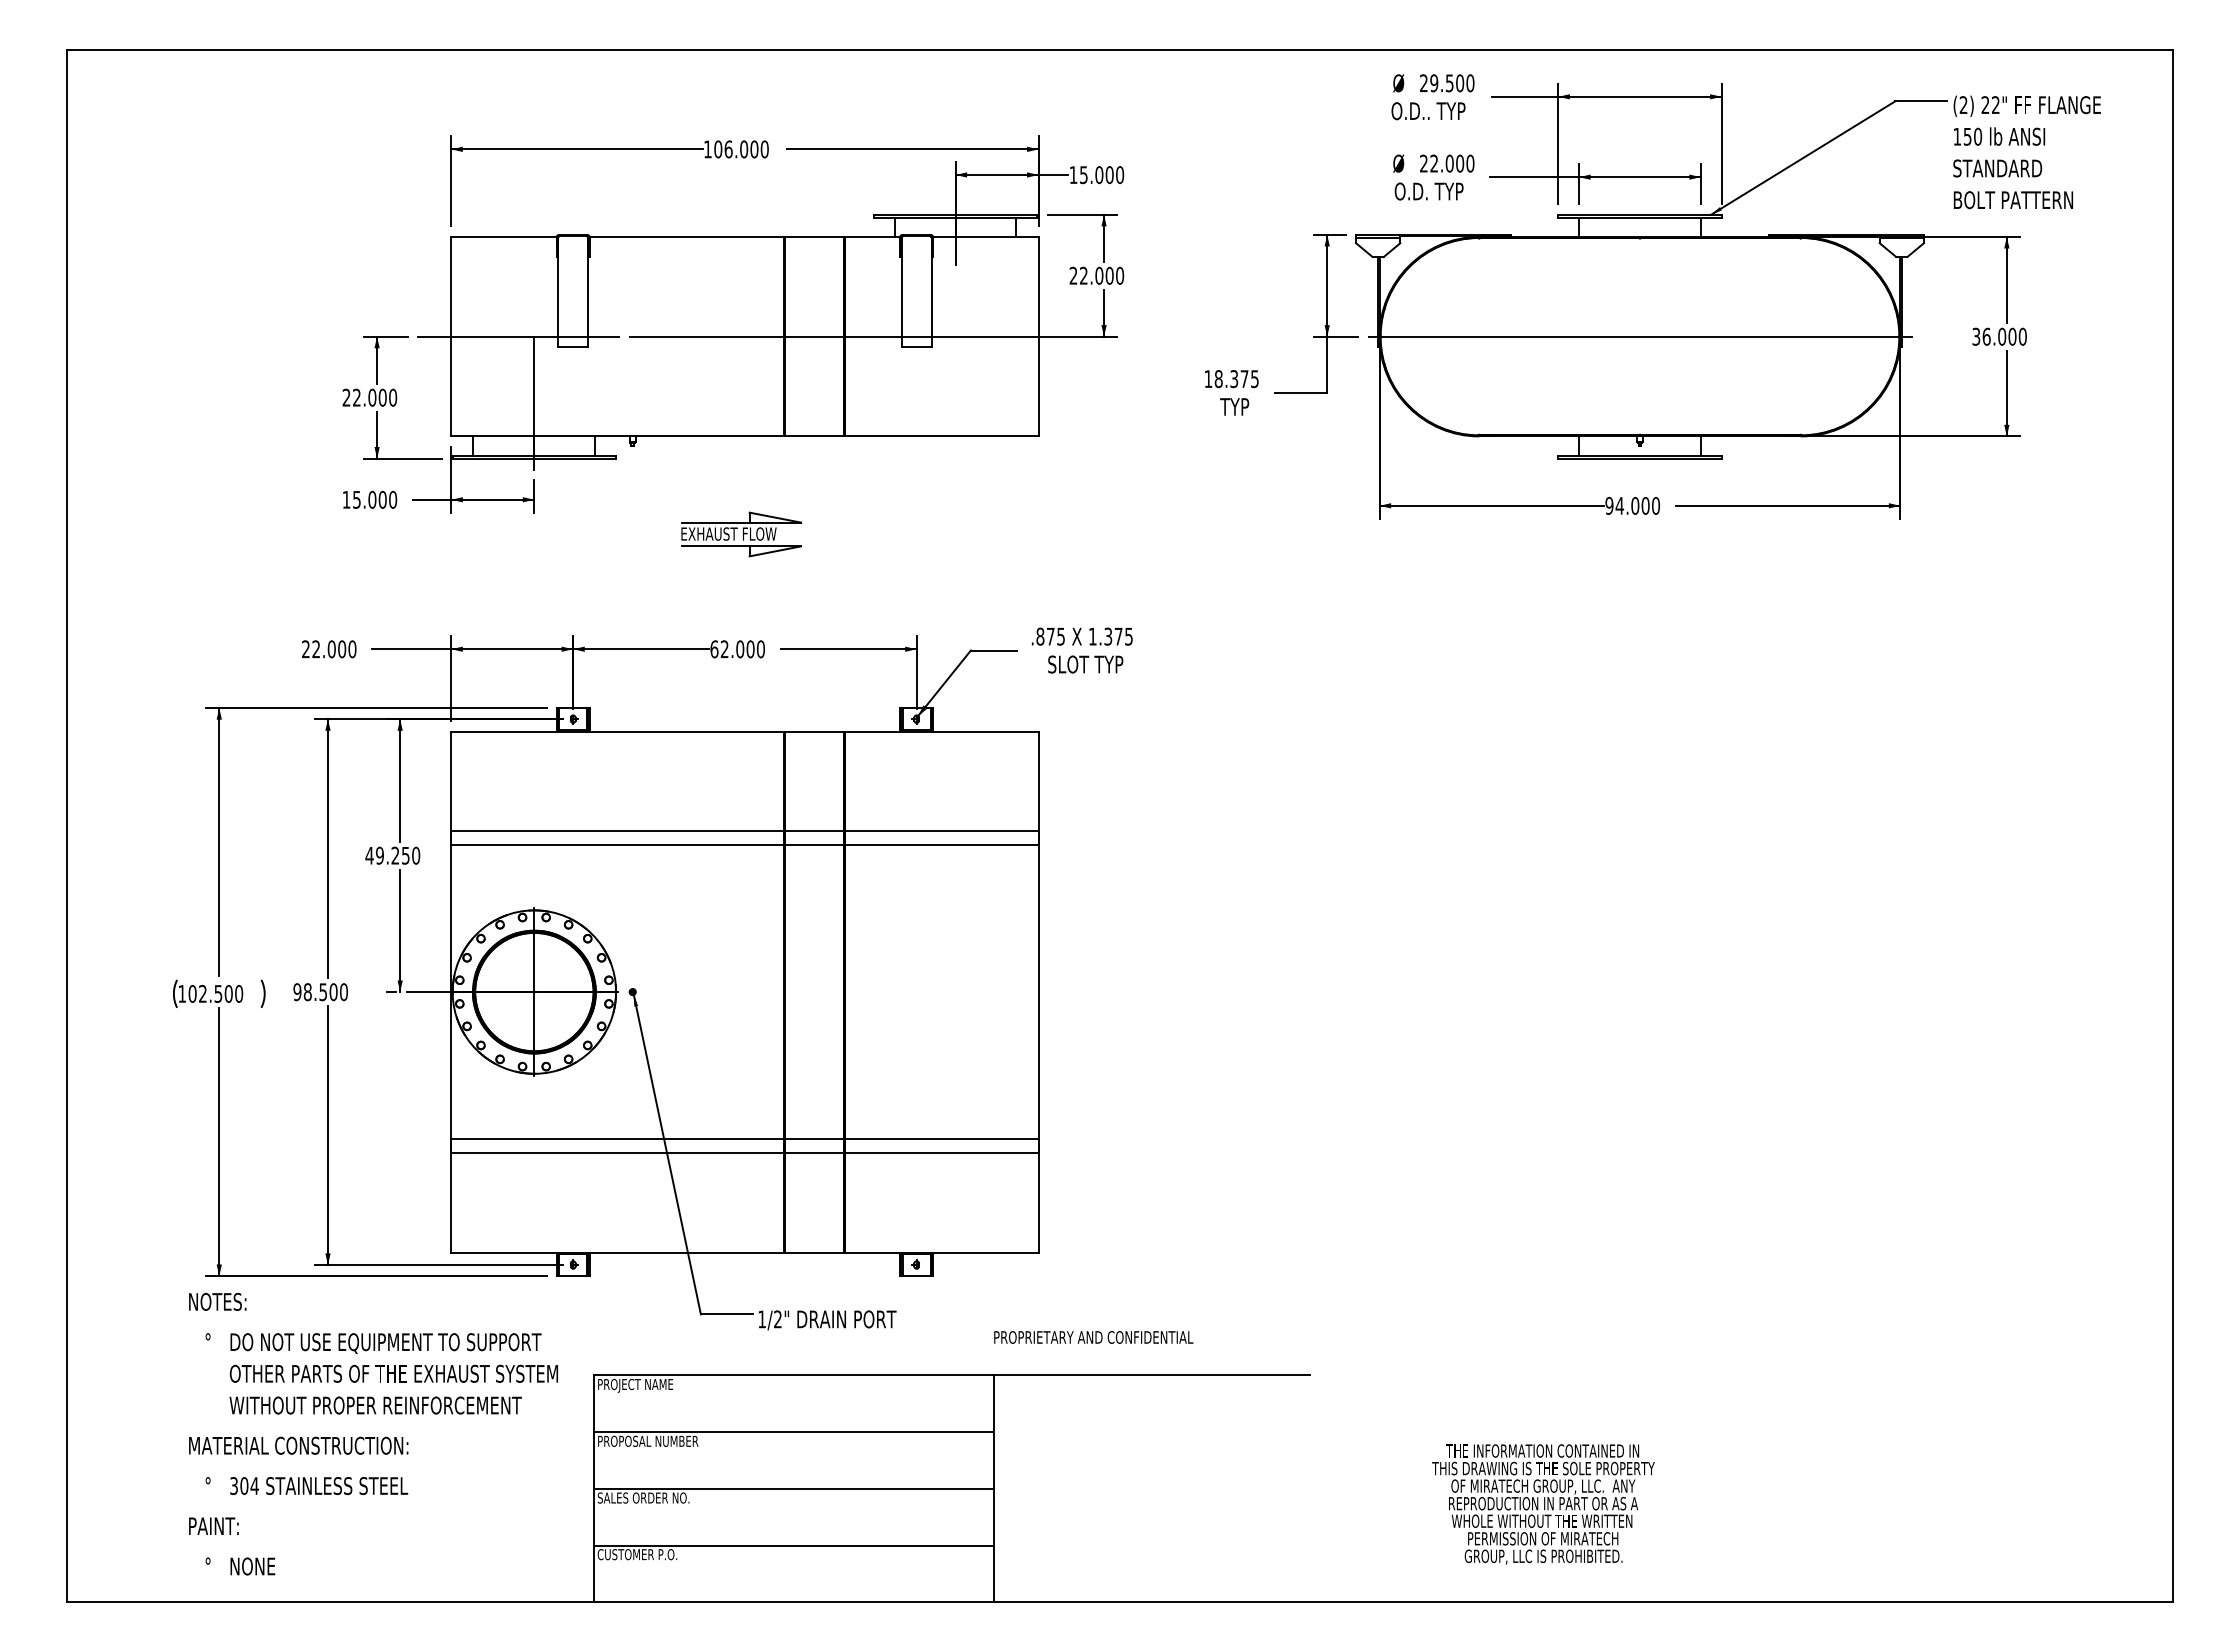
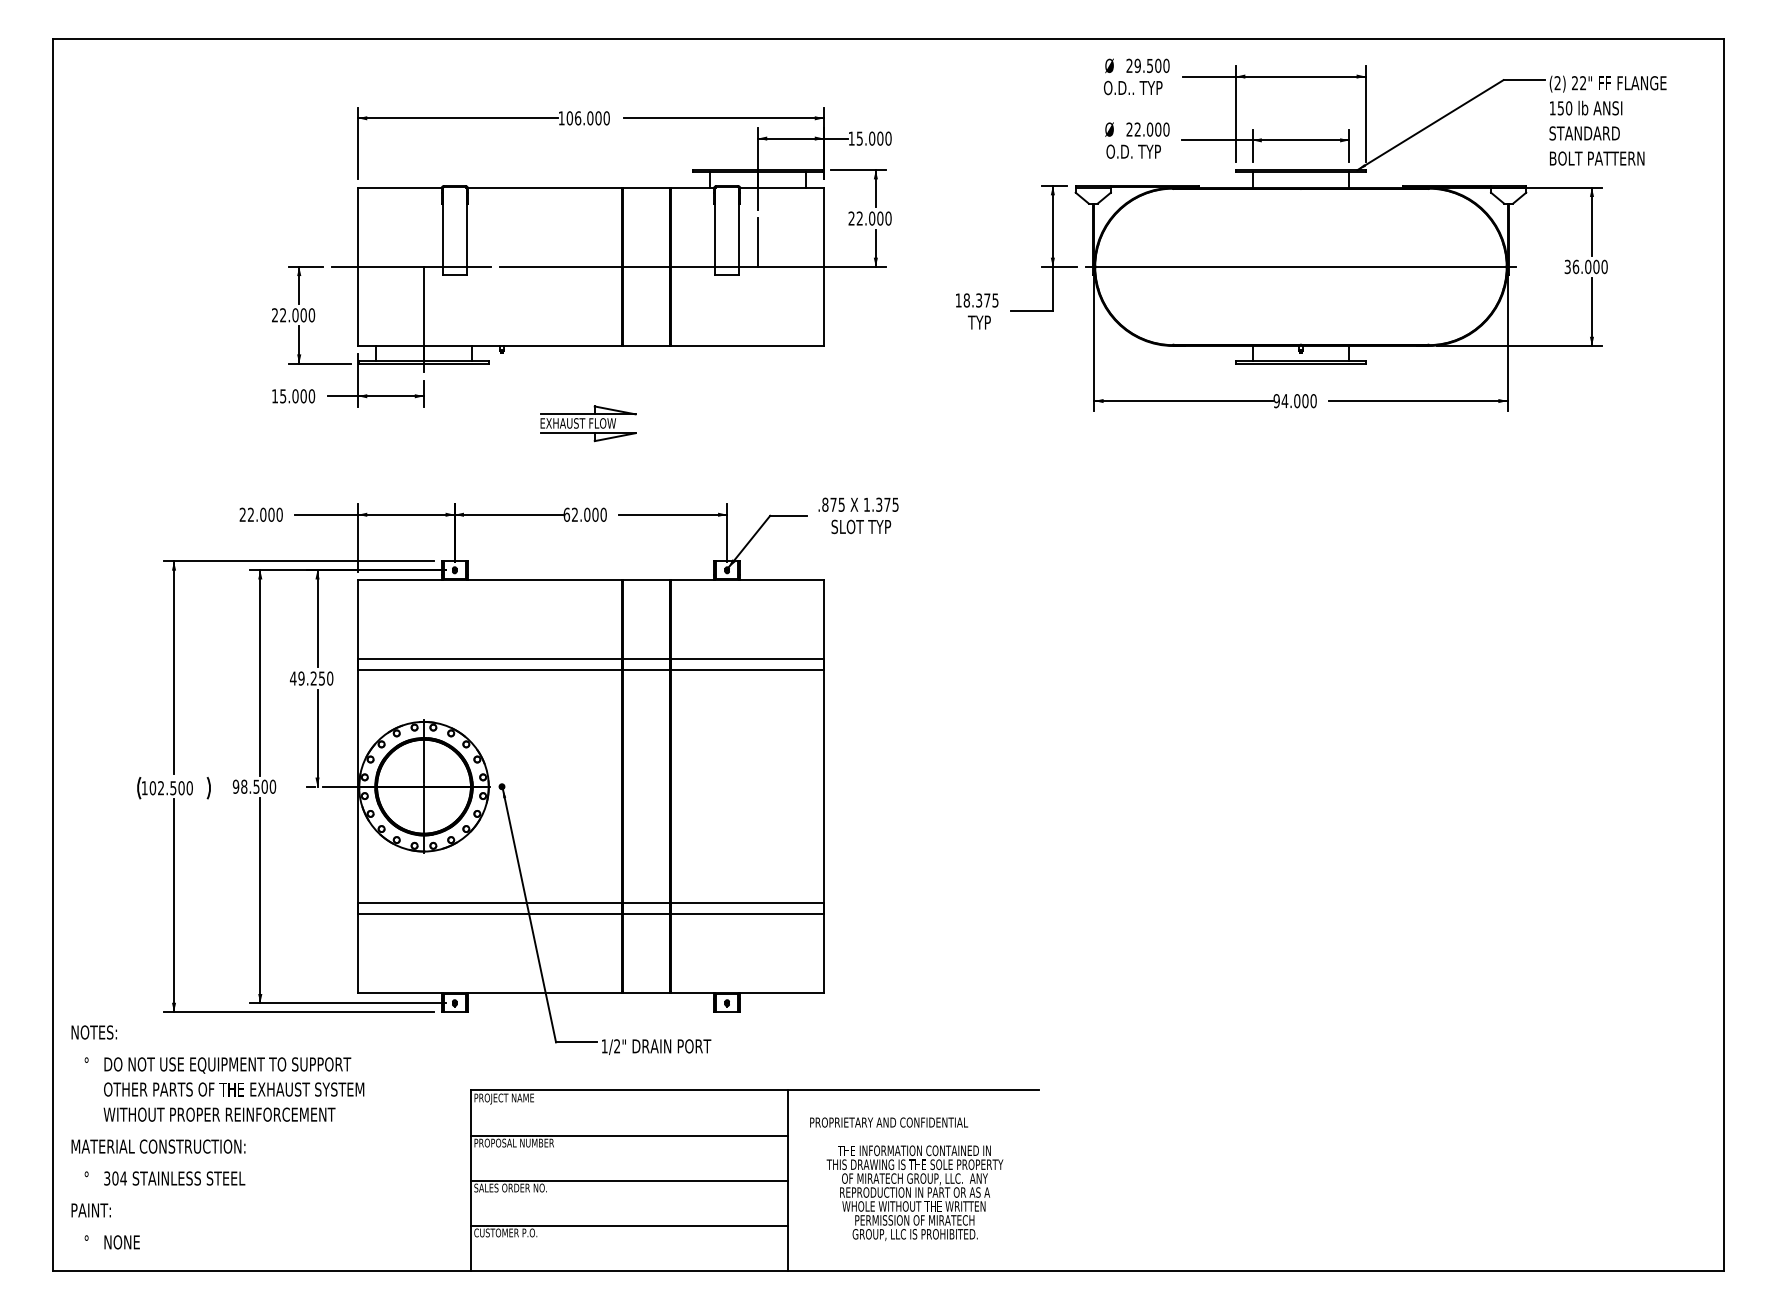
line: (955, 305) -> (758, 242), added
text: (1093, 1337) -> (888, 1122), moved
text: (373, 1433) -> (217, 1136), moved
text: (1543, 1504) -> (915, 1193), moved

